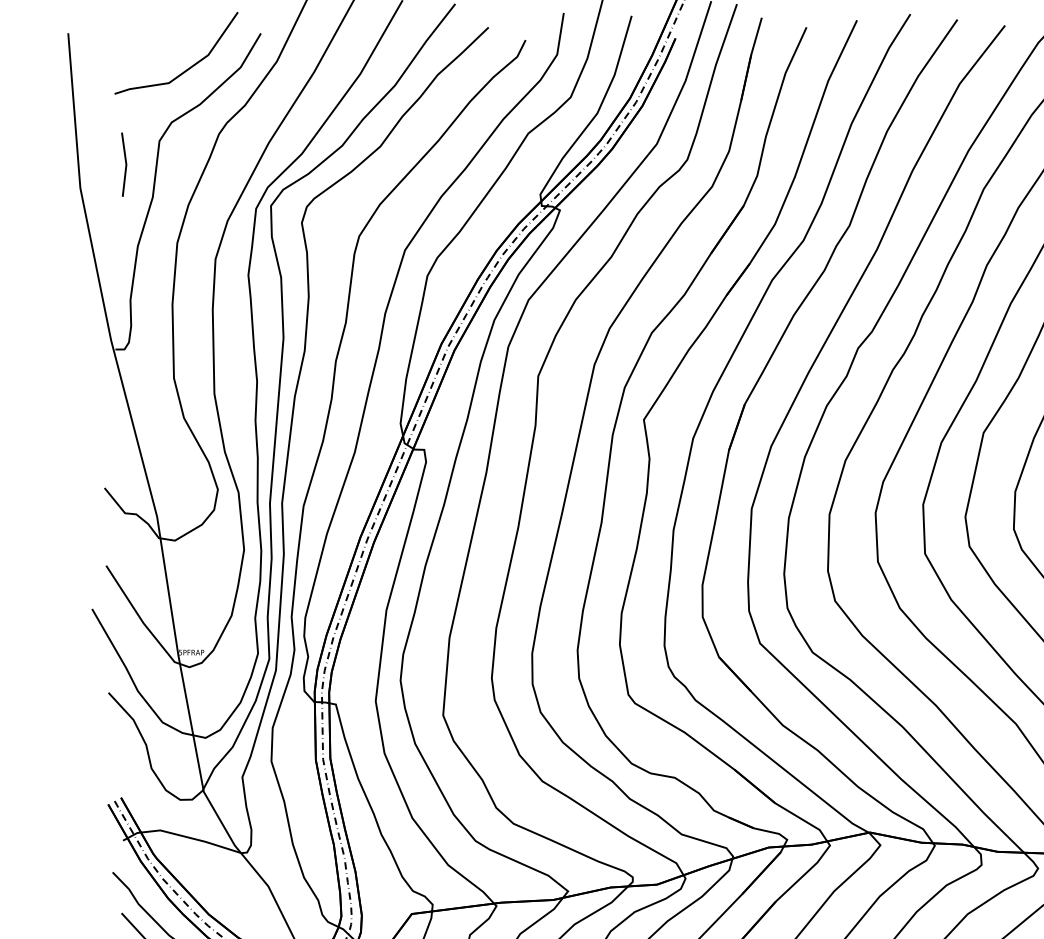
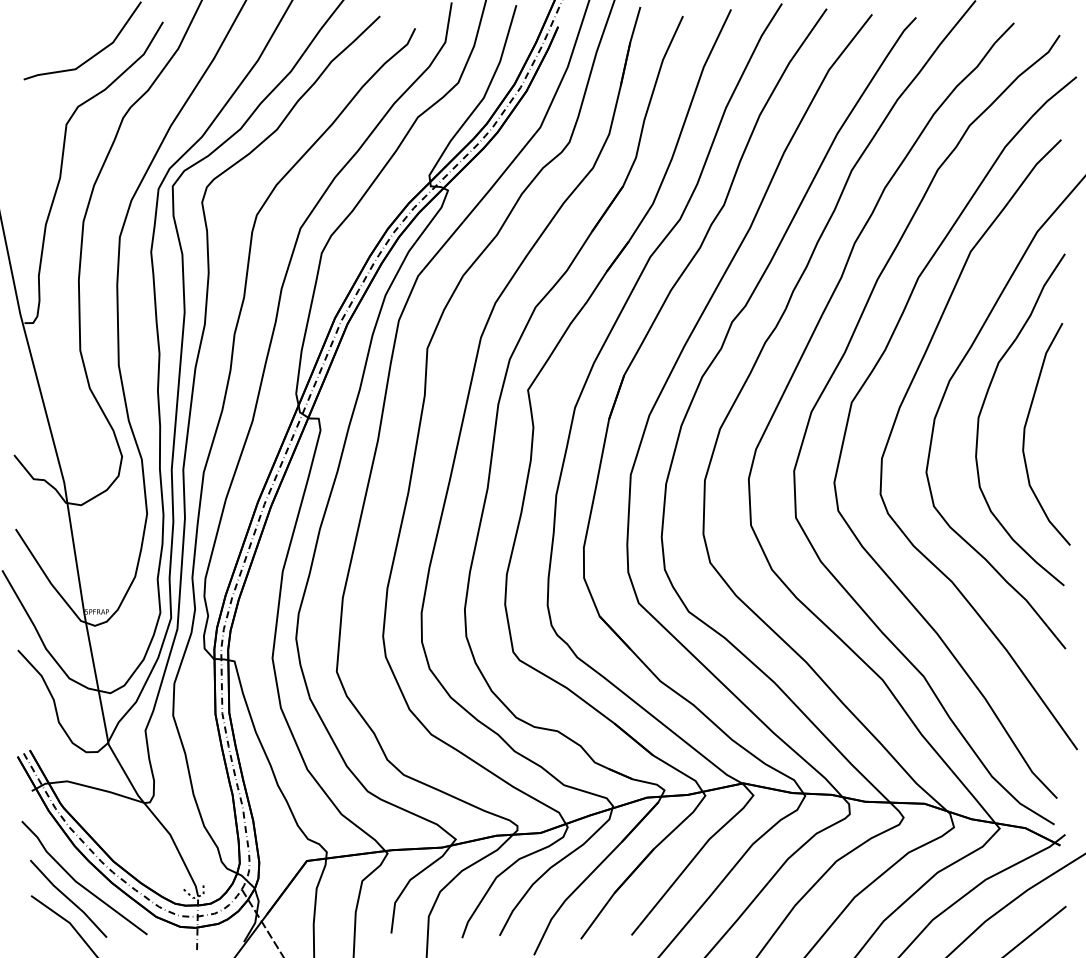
line: (124, 163) -> (33, 145), removed

